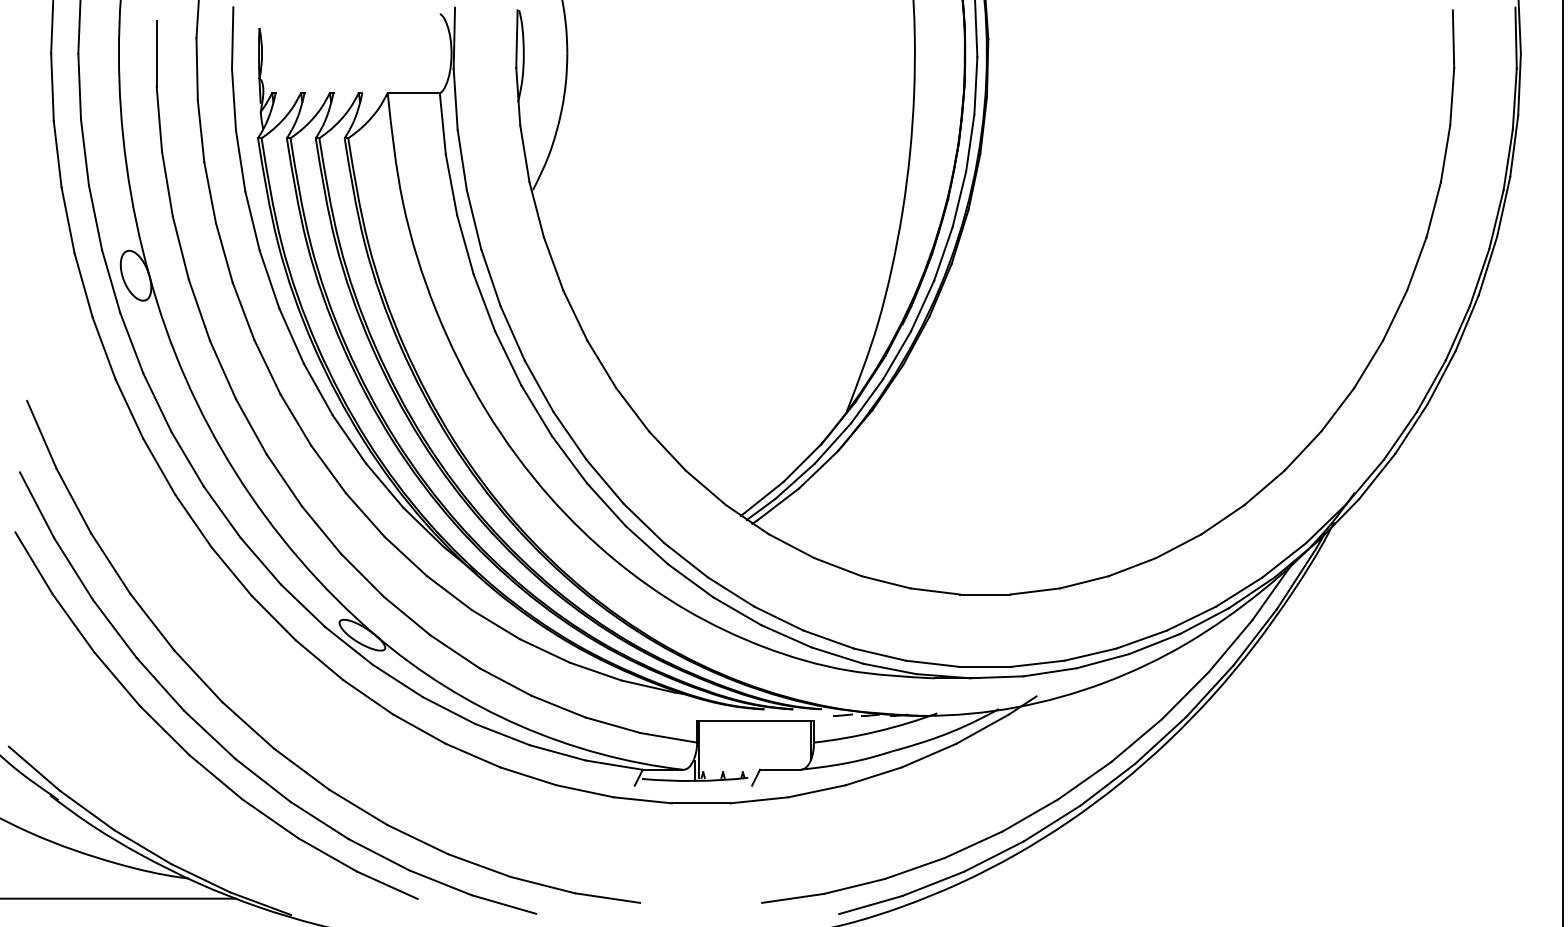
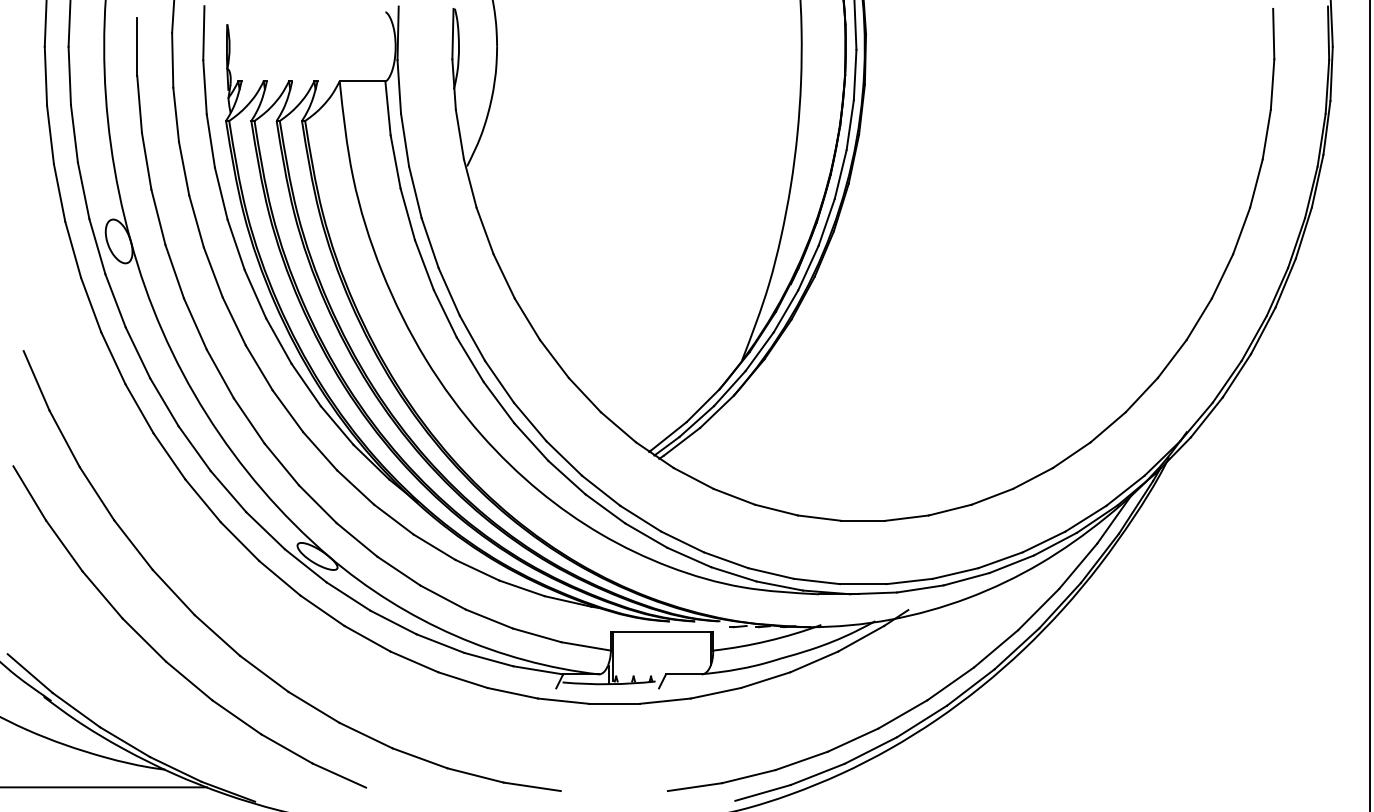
part: (223, 745) -> (195, 653), removed

